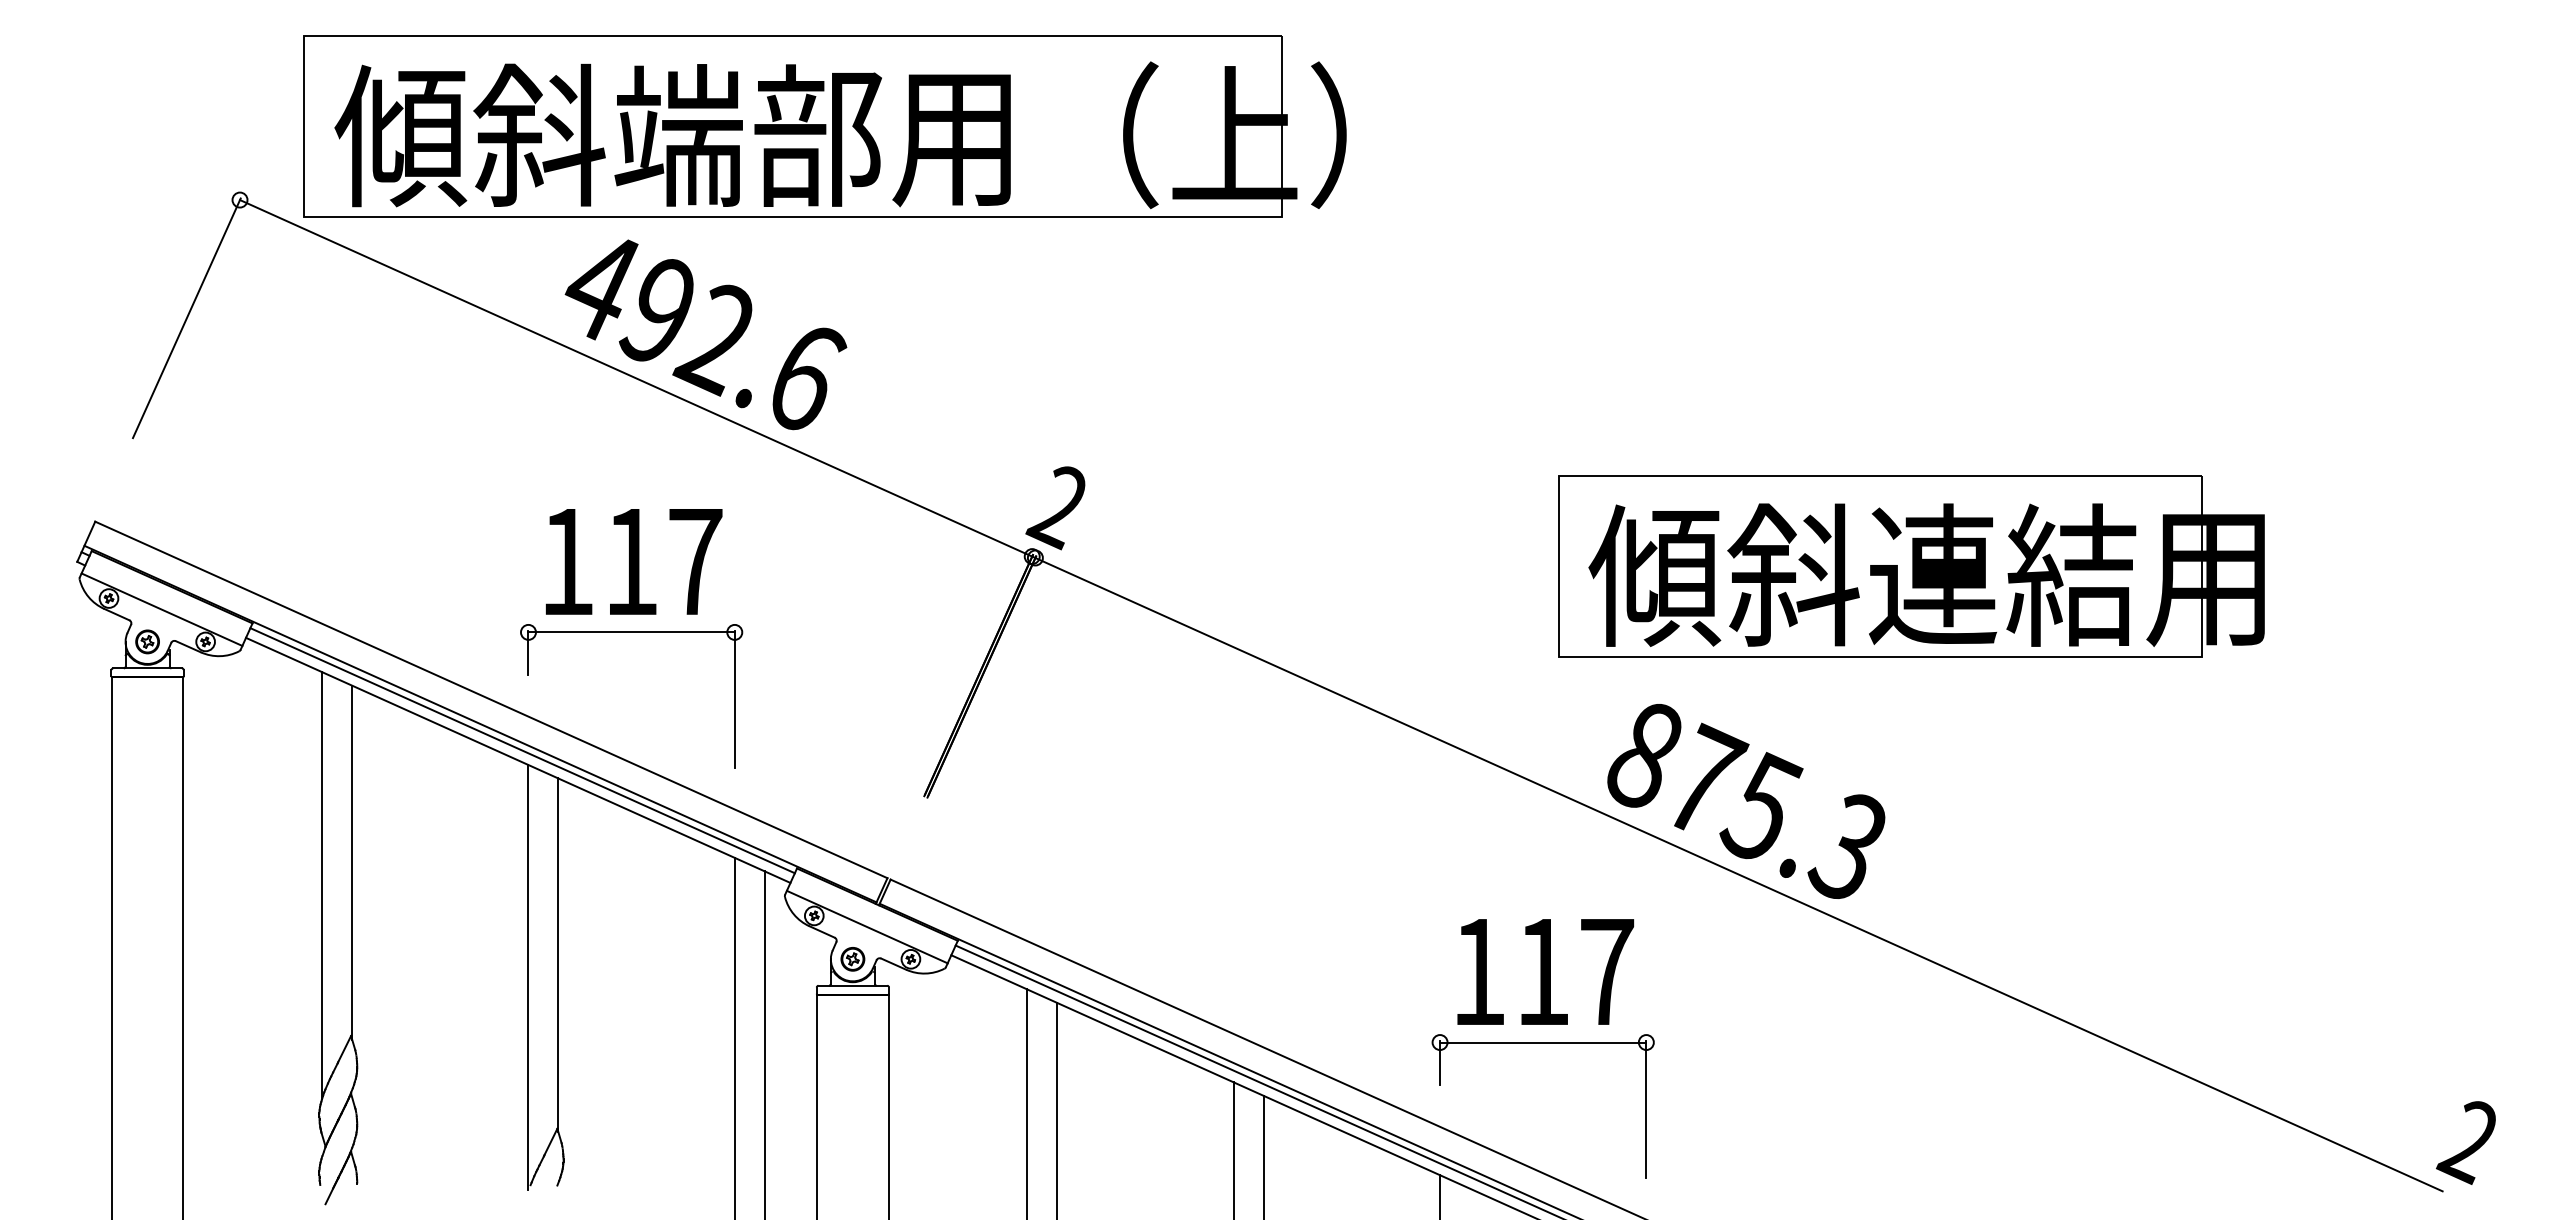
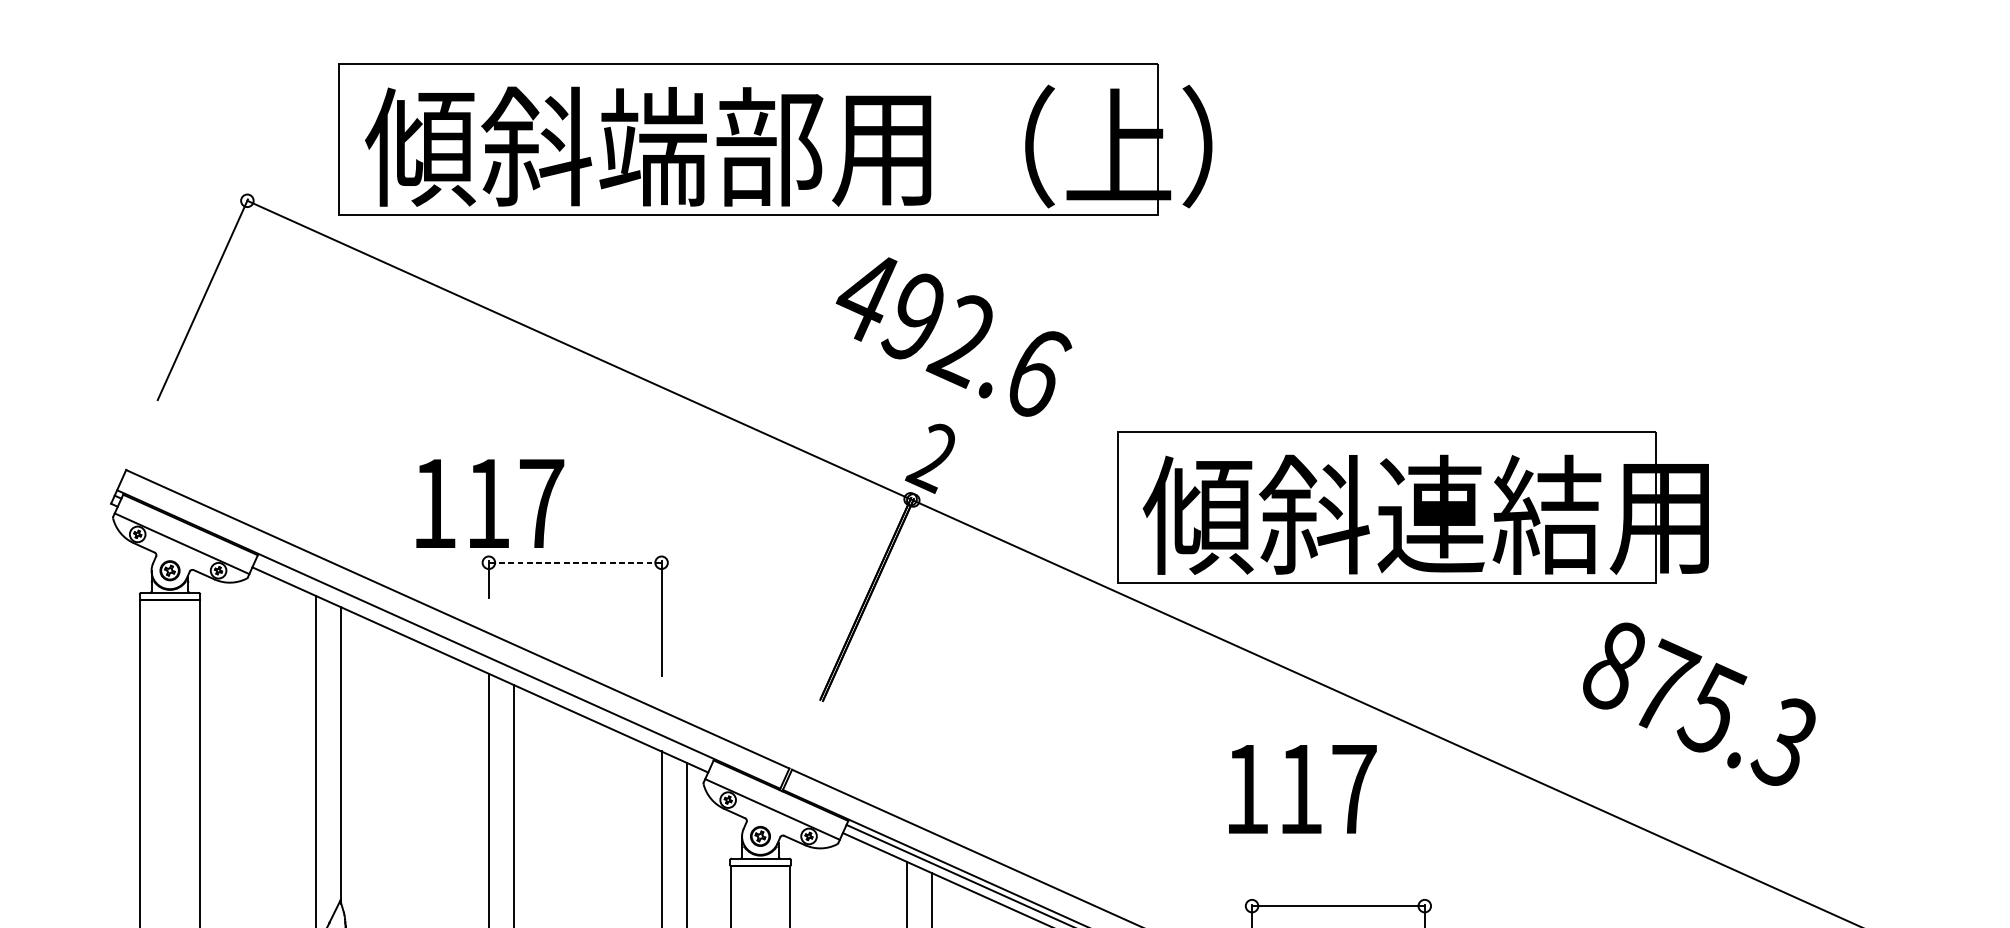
part: (824, 126) -> (775, 139), moved
text: (705, 334) -> (953, 336), moved
text: (633, 561) -> (489, 503), moved
part: (1911, 566) -> (1413, 507), moved
line: (631, 632) -> (575, 562), solid -> dashed
line: (522, 750) -> (483, 661), removed
text: (1746, 801) -> (1699, 704), moved
text: (1545, 971) -> (1302, 788), moved

